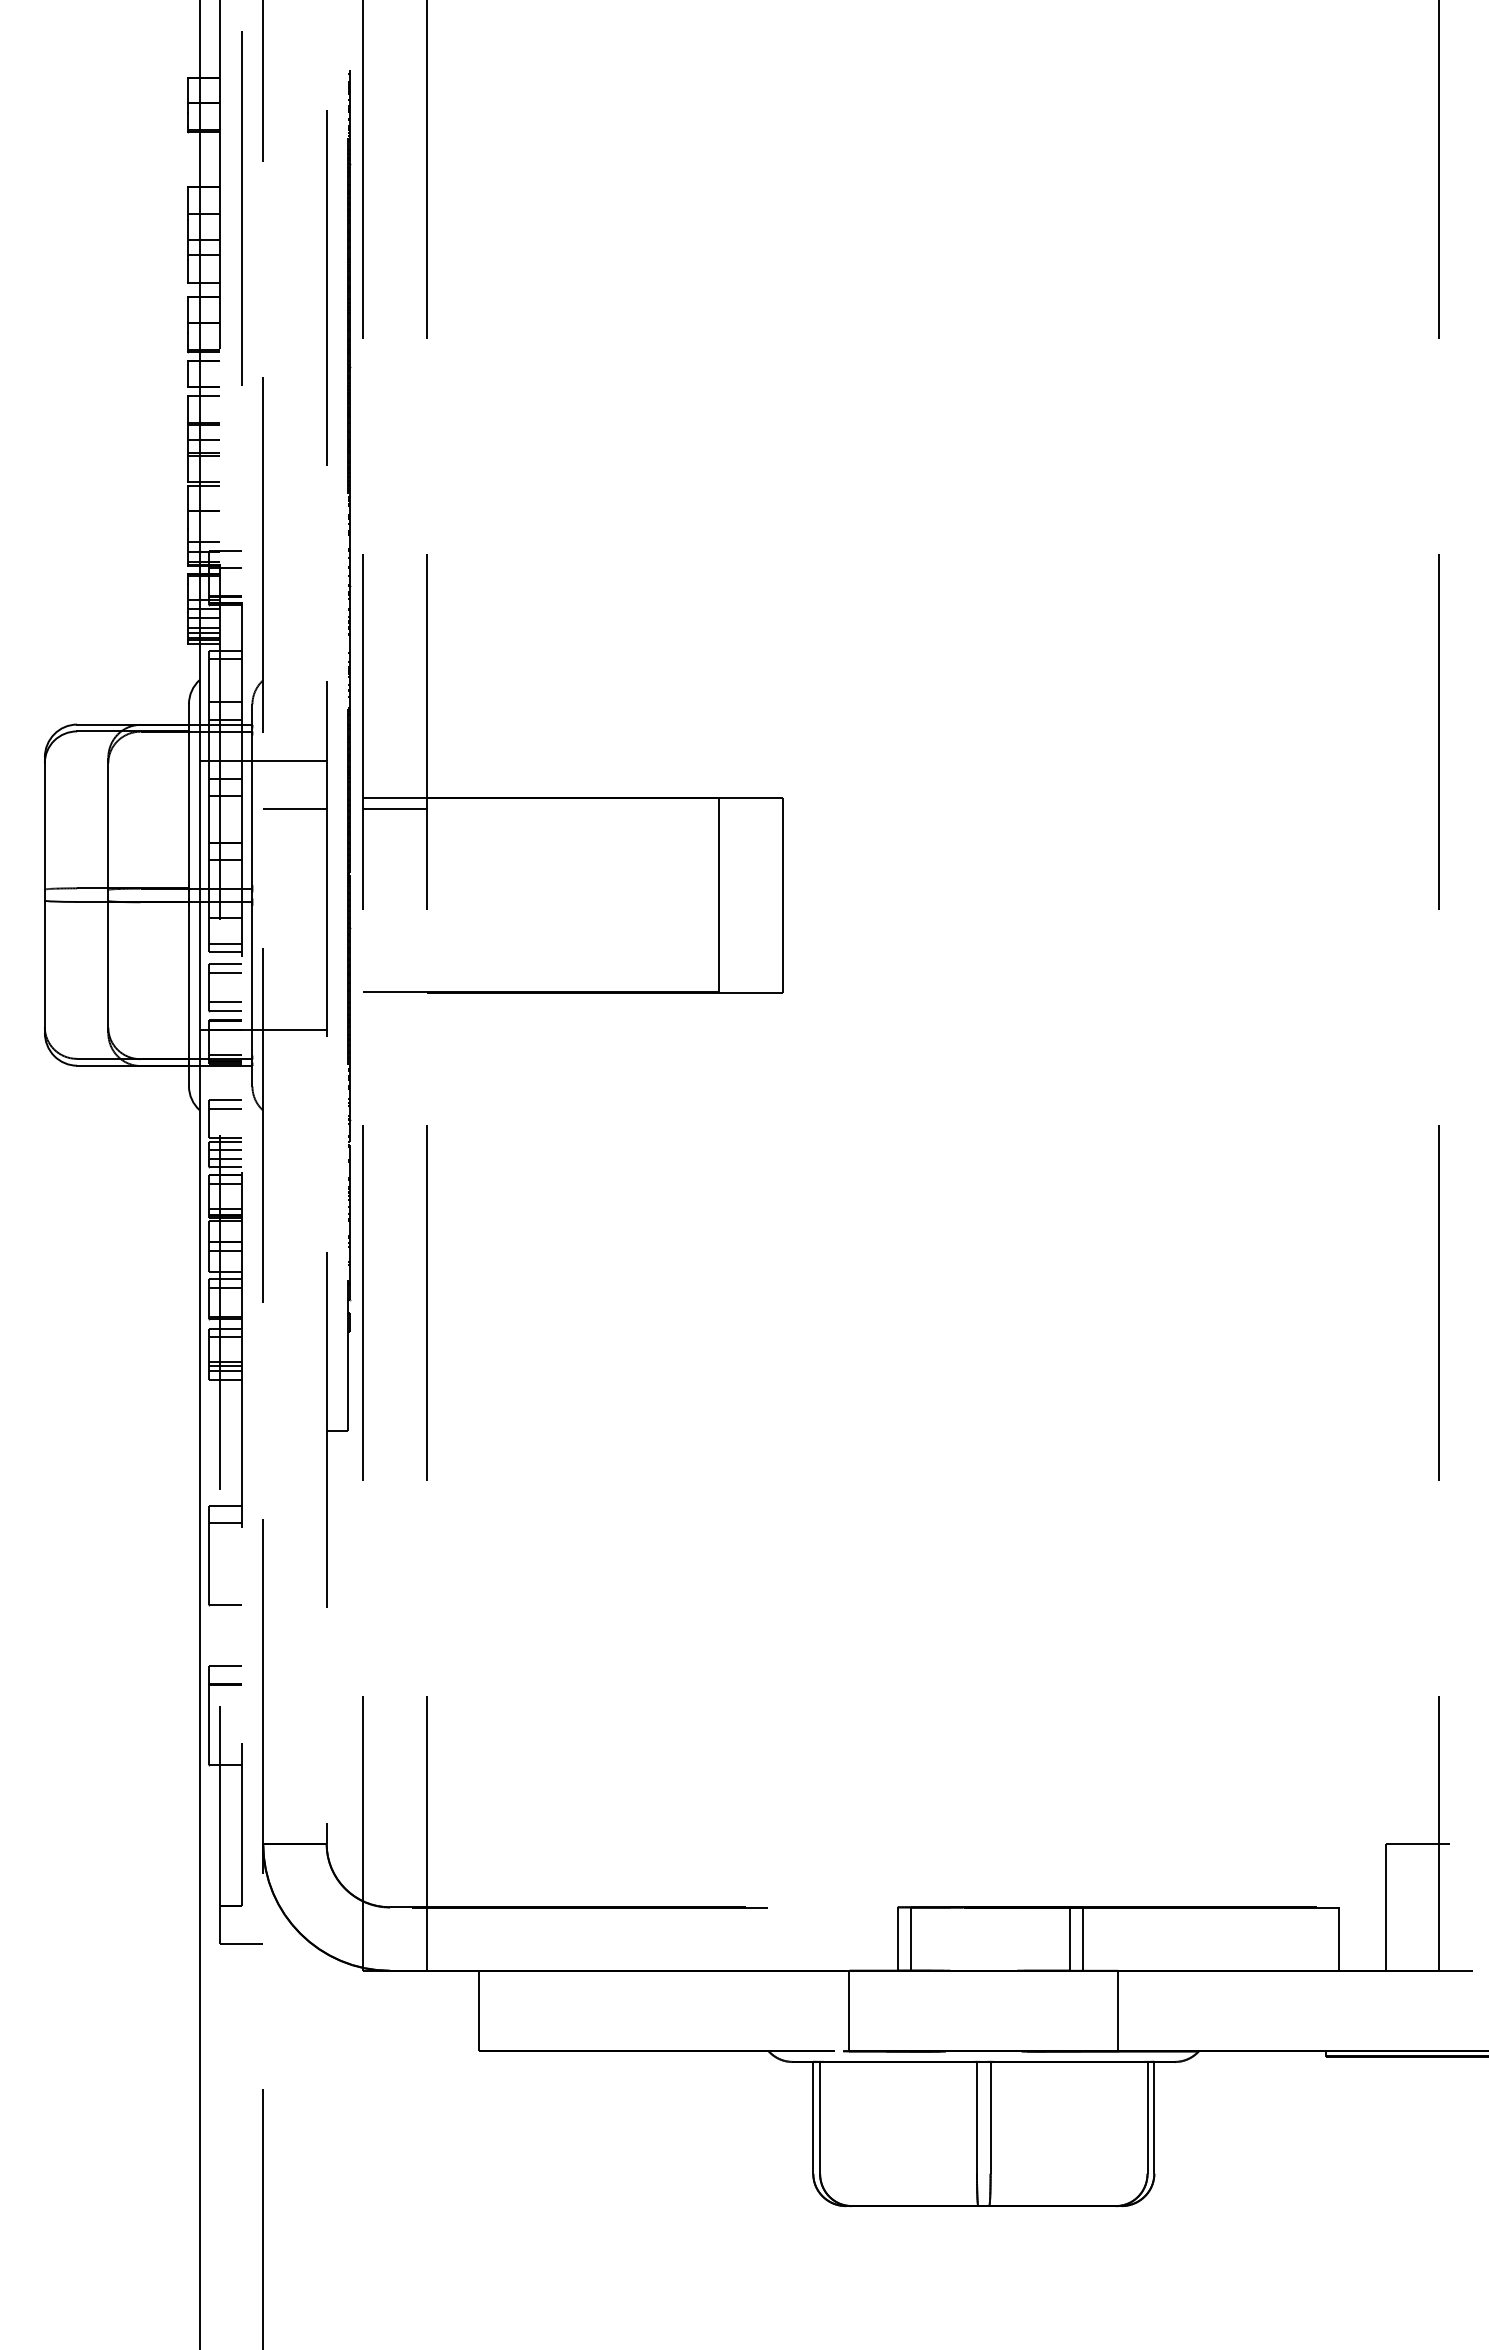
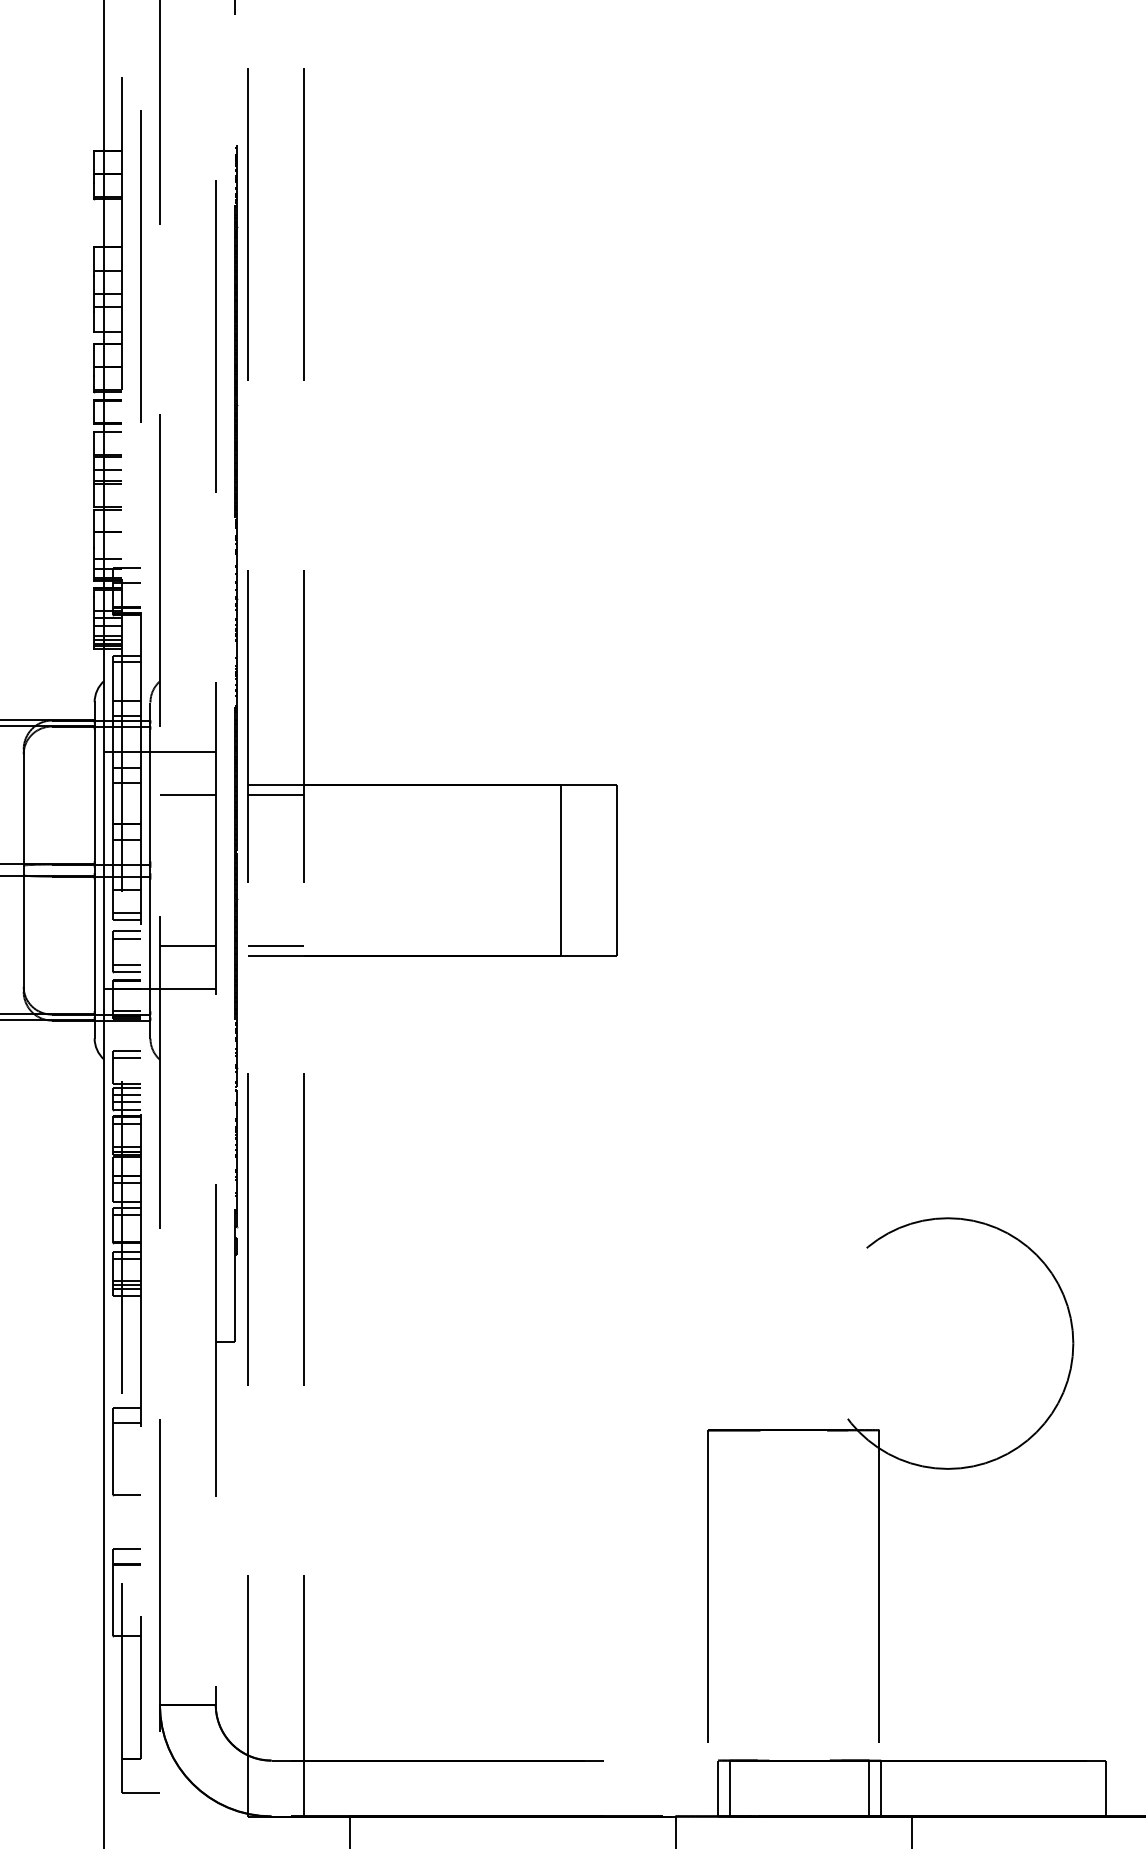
line: (294, 981) -> (187, 946), added
line: (394, 981) -> (275, 946), added
part: (1081, 1587) -> (879, 1479), added

